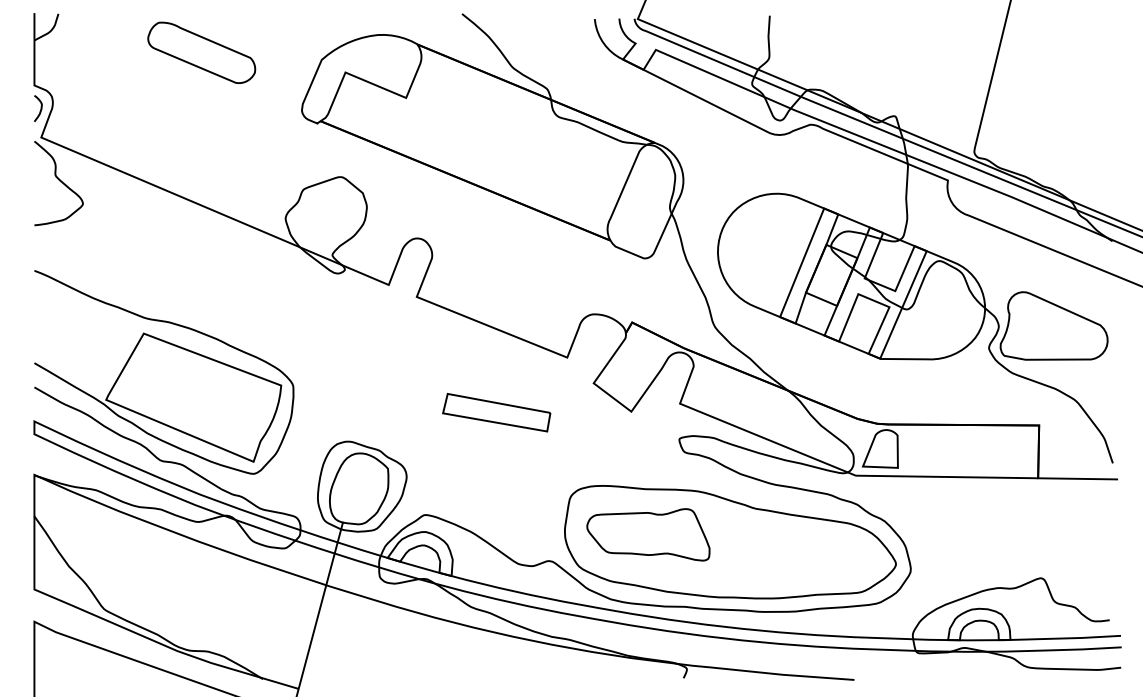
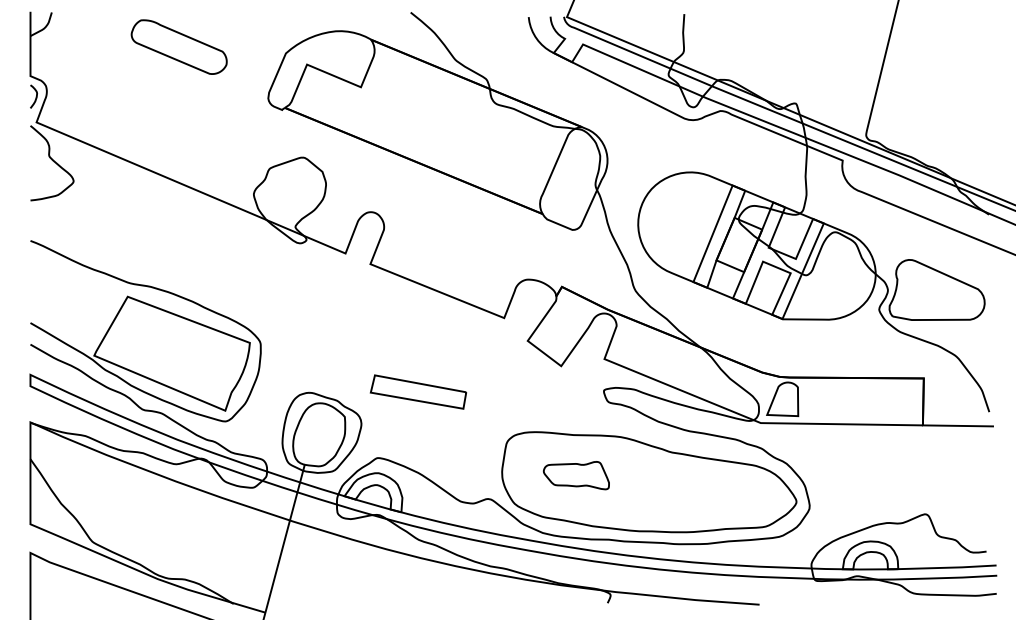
part: (496, 412) -> (418, 391), moved
part: (648, 534) -> (576, 475), size x0.6

